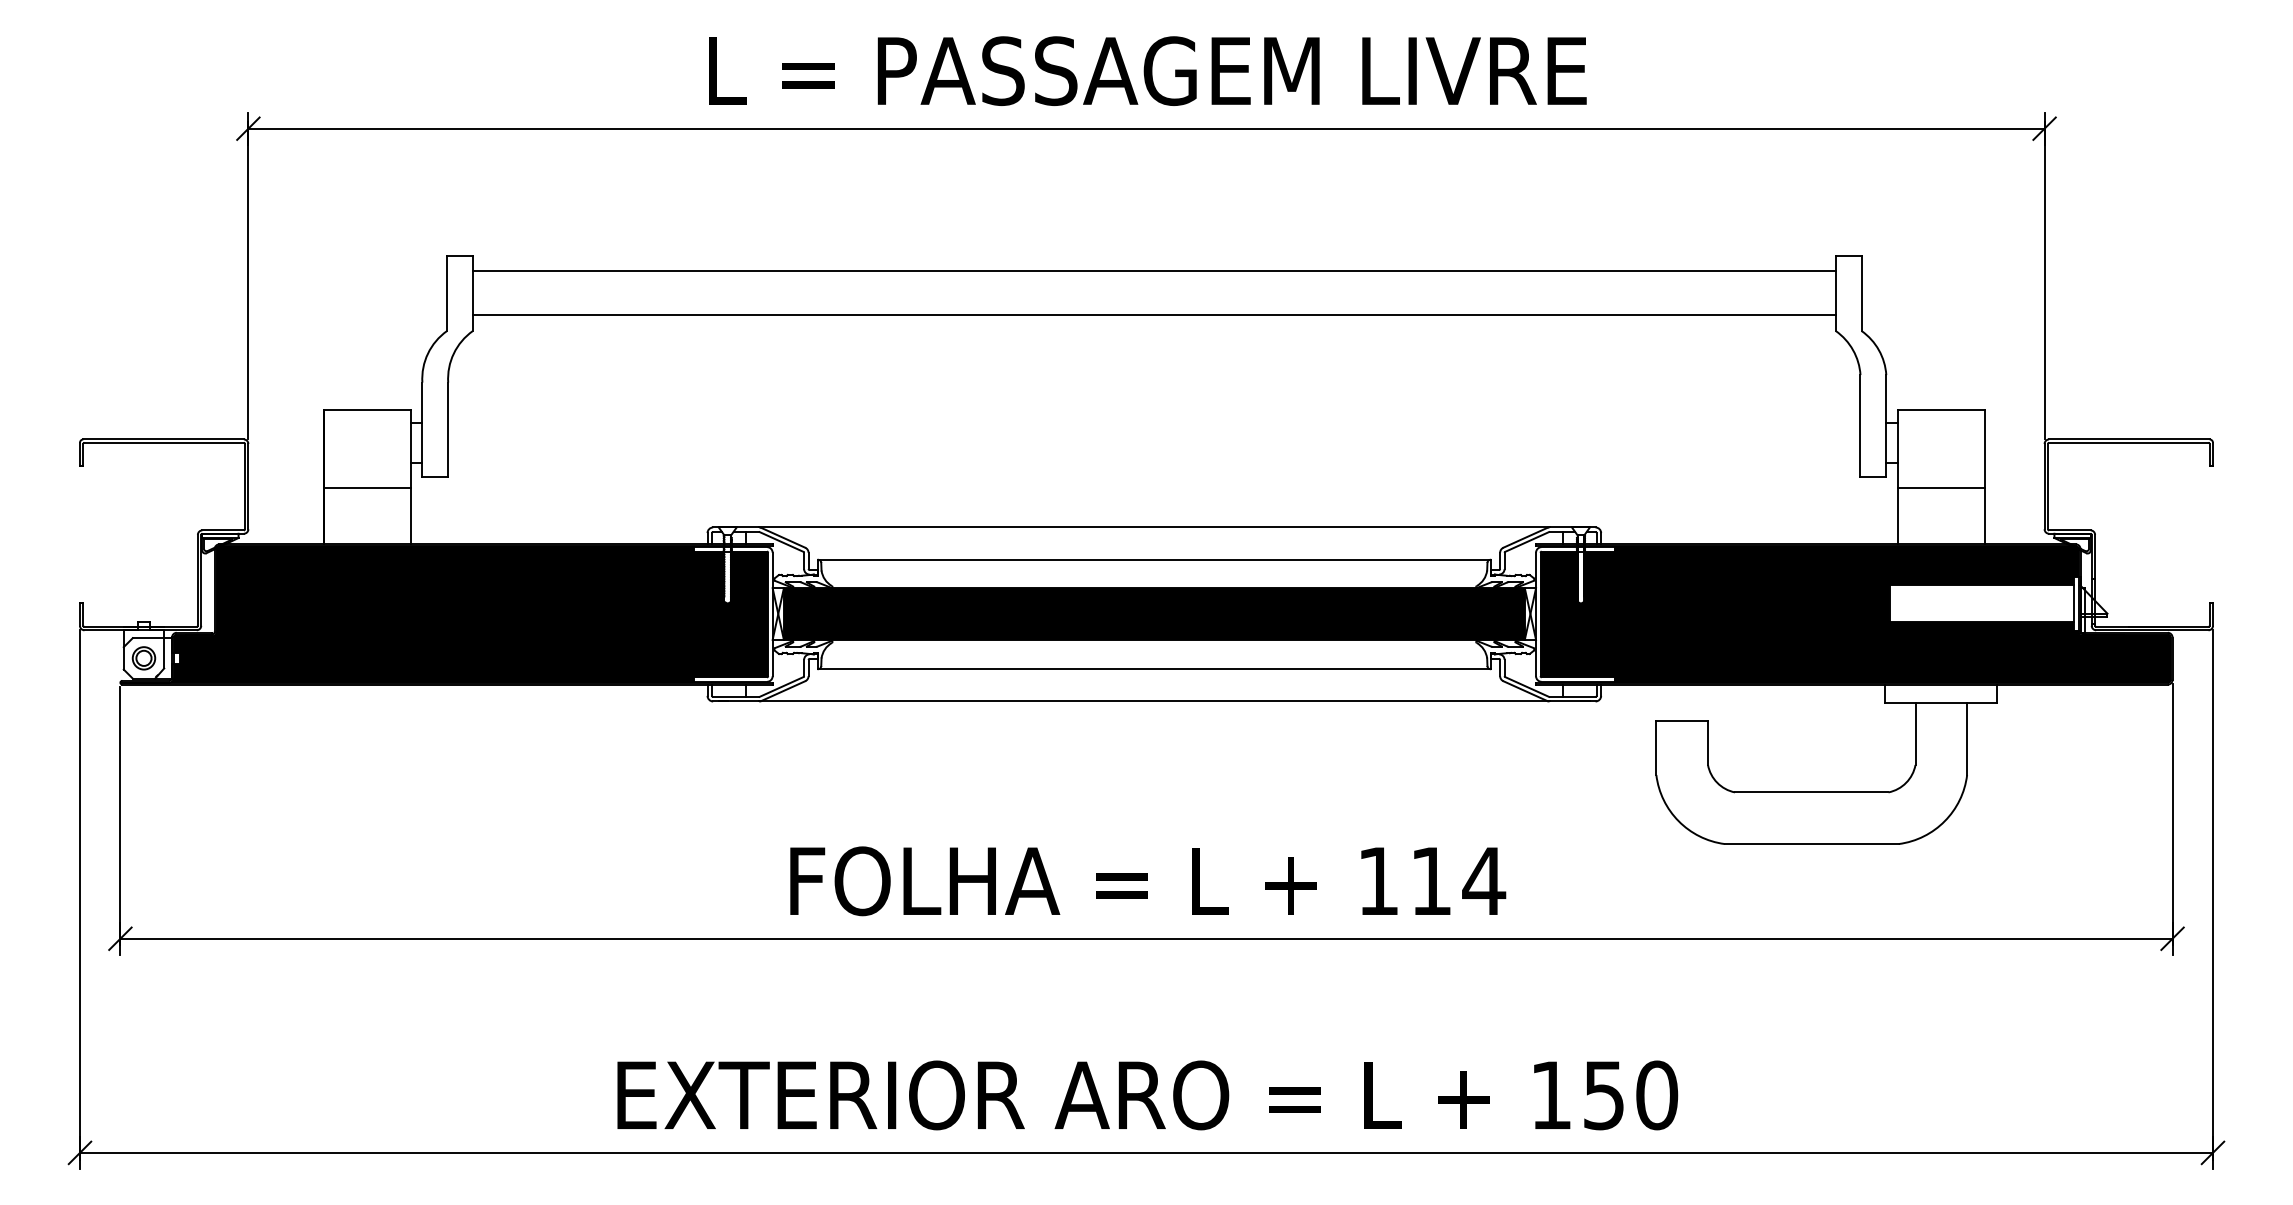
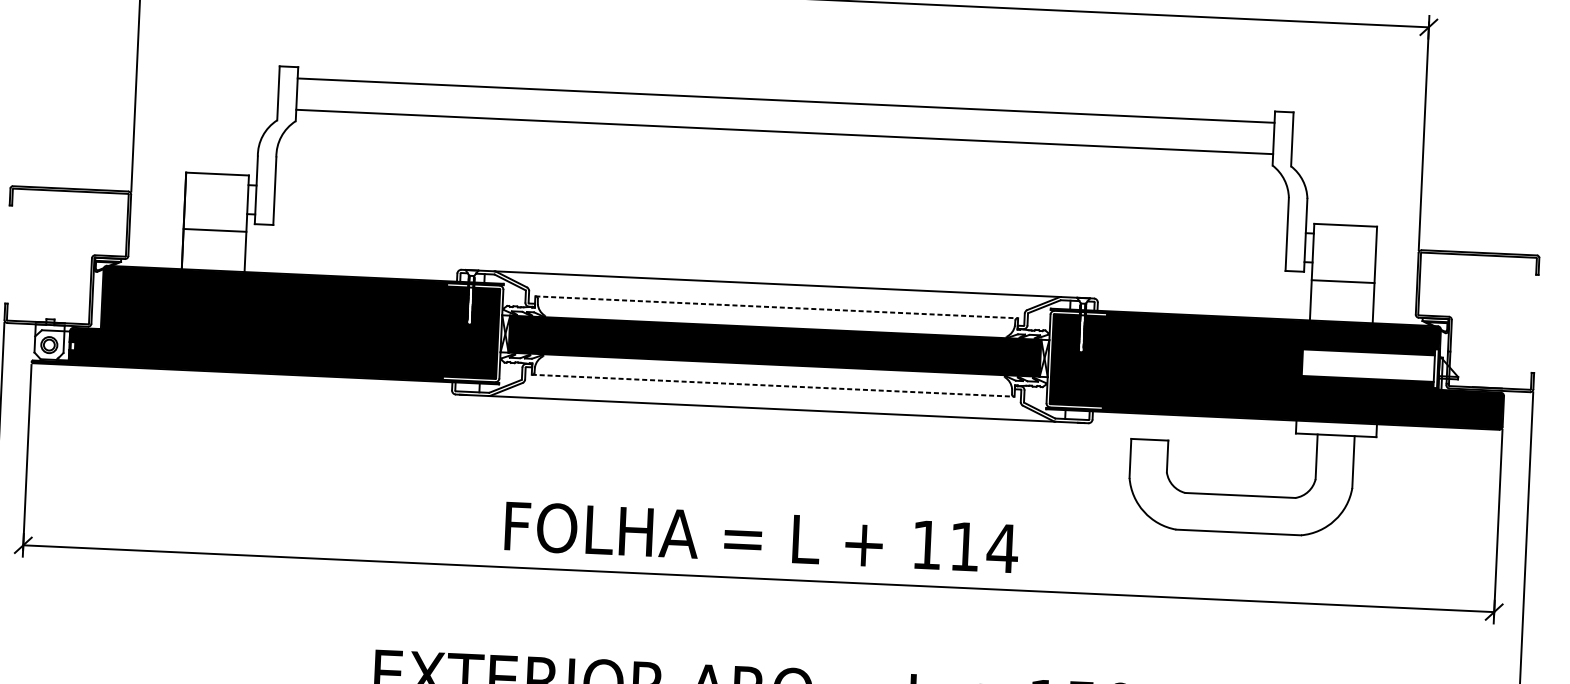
line: (1154, 559) -> (776, 307), solid -> dashed
line: (1154, 669) -> (773, 385), solid -> dashed

